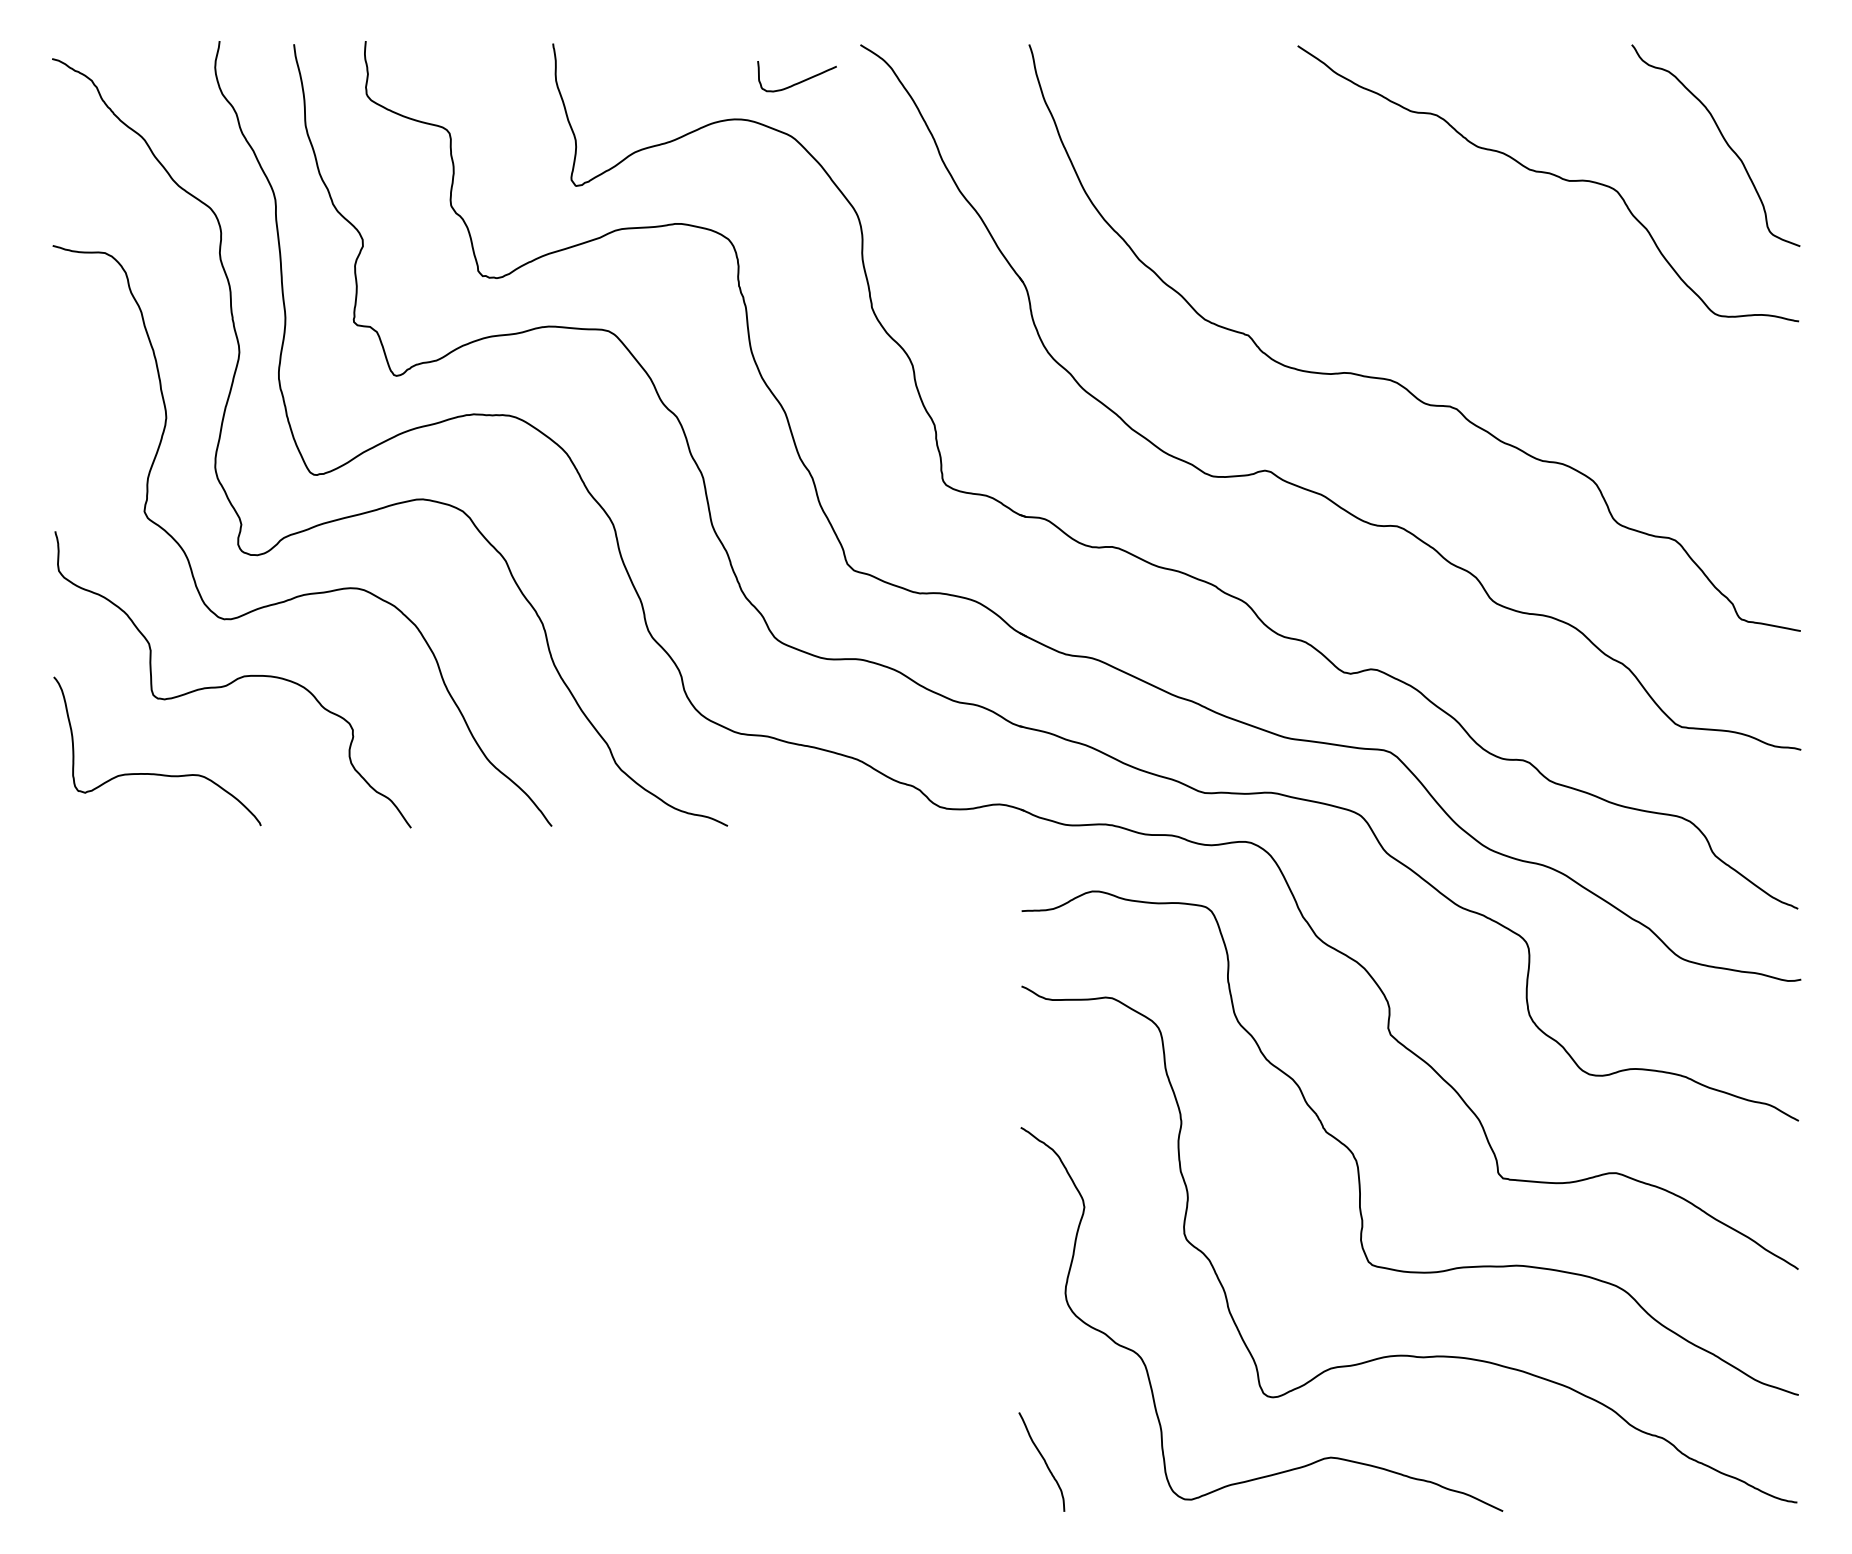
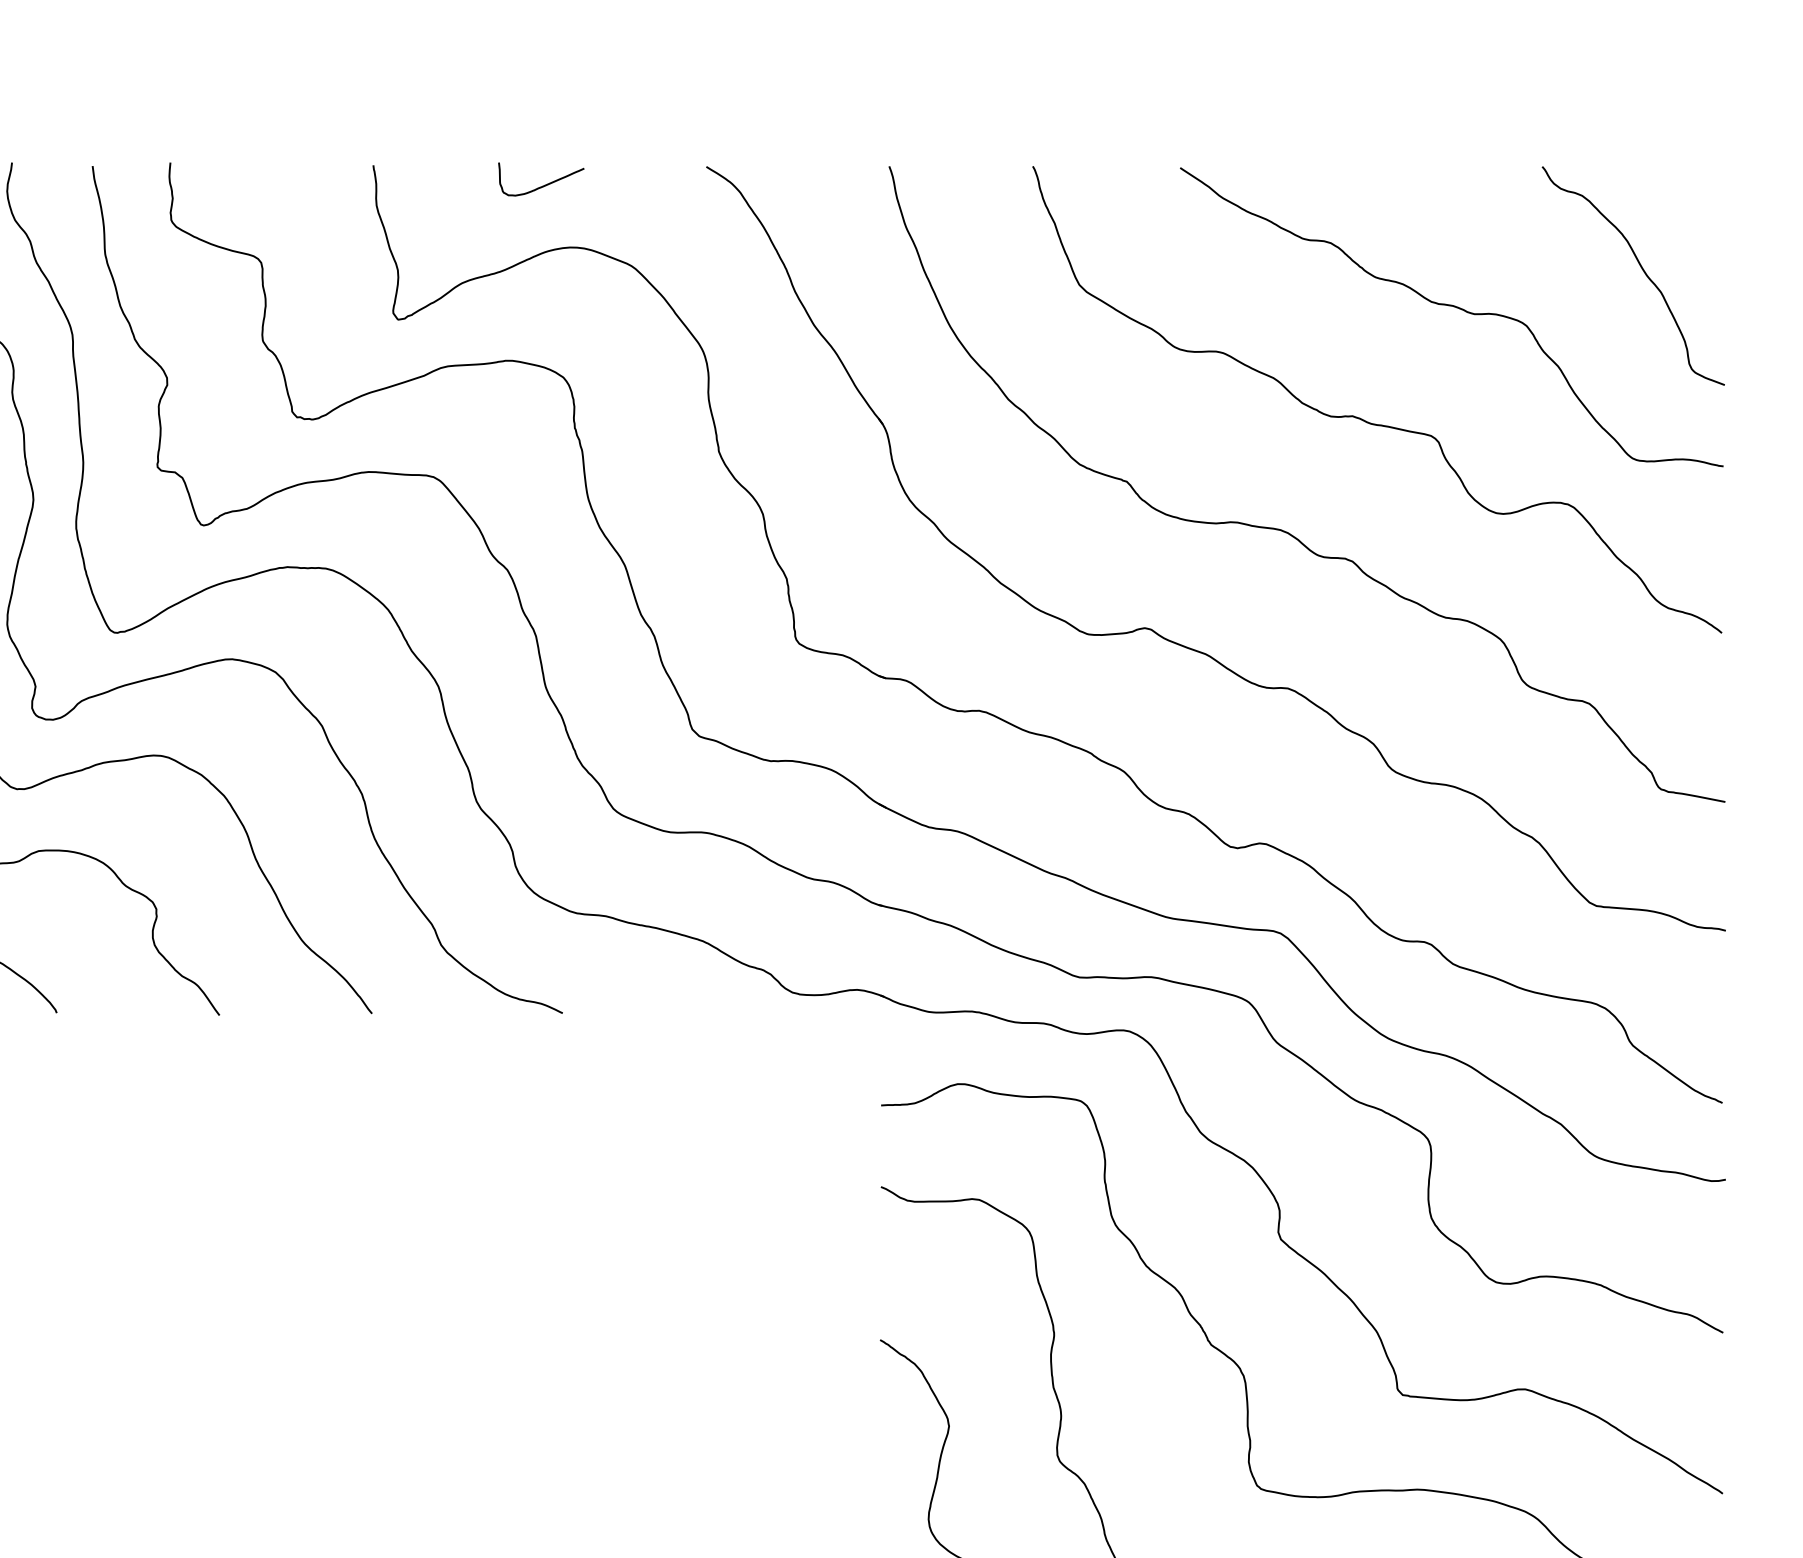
curve: (799, 81) -> (543, 184), moved
curve: (1470, 279) -> (1367, 421), added

